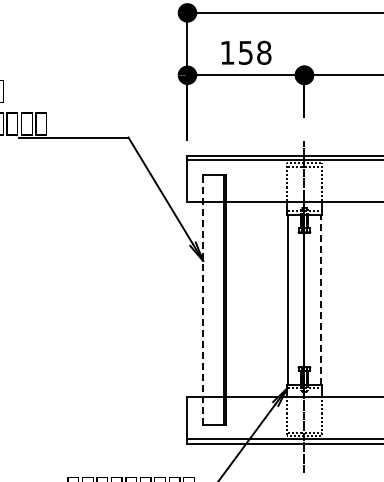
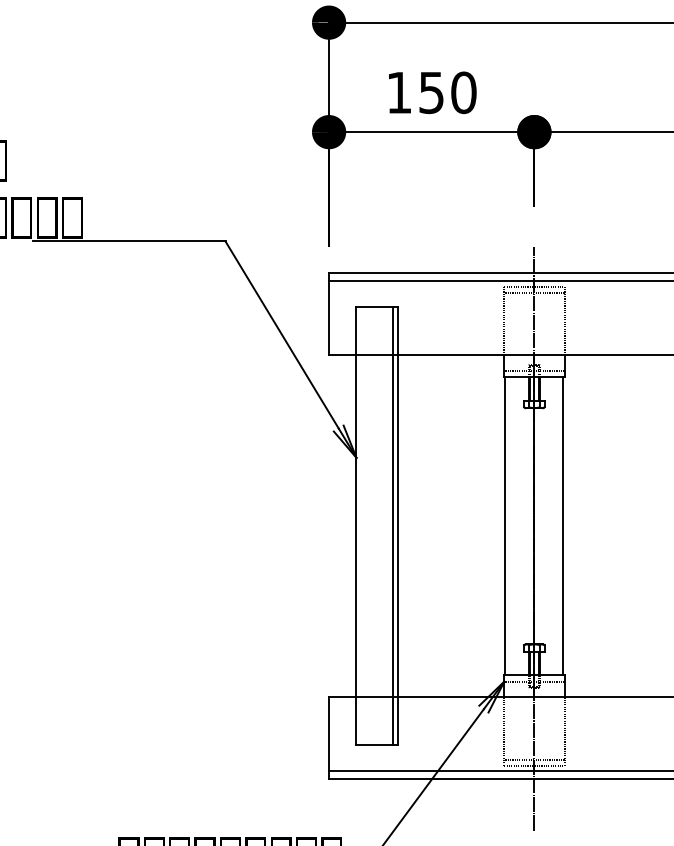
text: (264, 52) -> (464, 92), 158 -> 150
line: (203, 299) -> (357, 525), dashed -> solid
line: (321, 299) -> (564, 525), dashed -> solid

